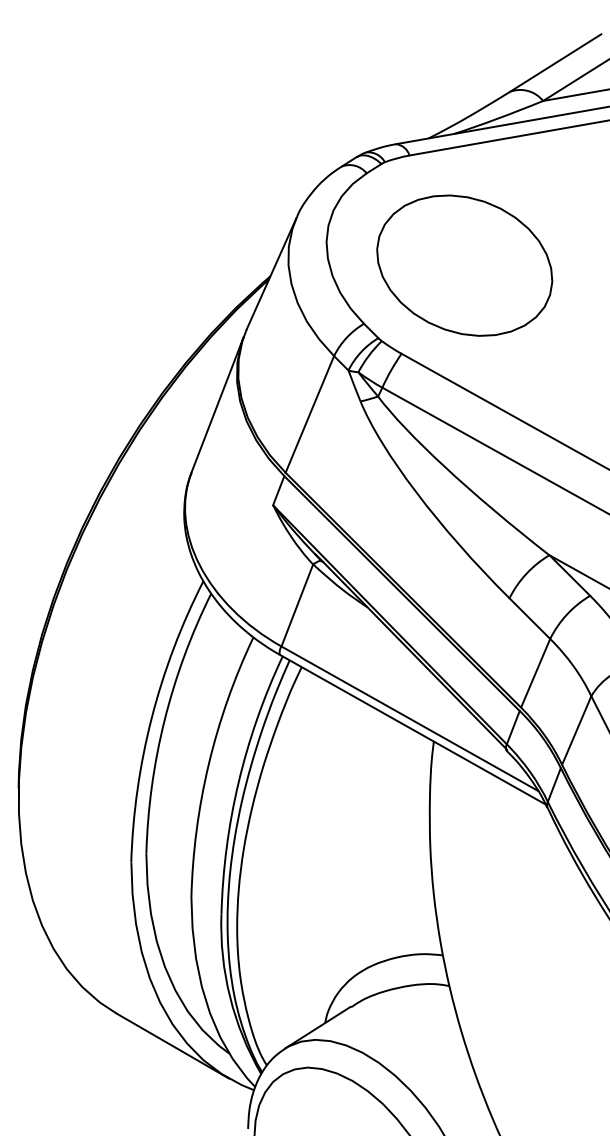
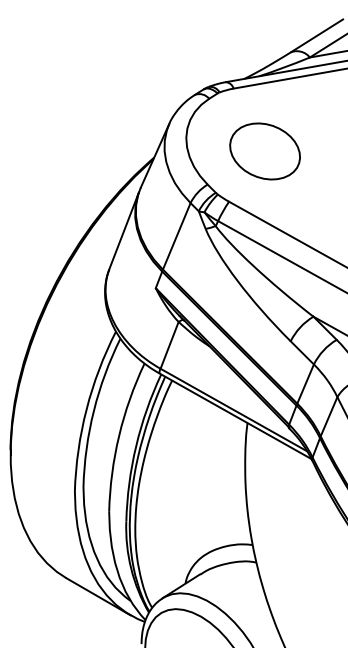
part: (463, 265) -> (264, 151), size x0.7

